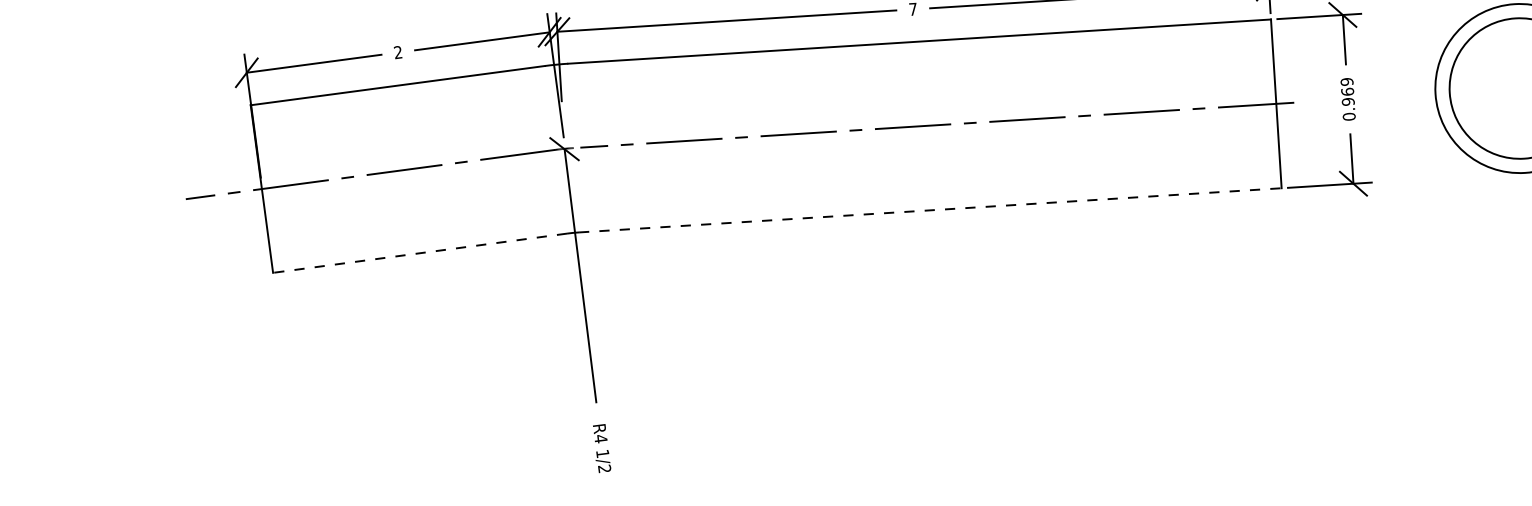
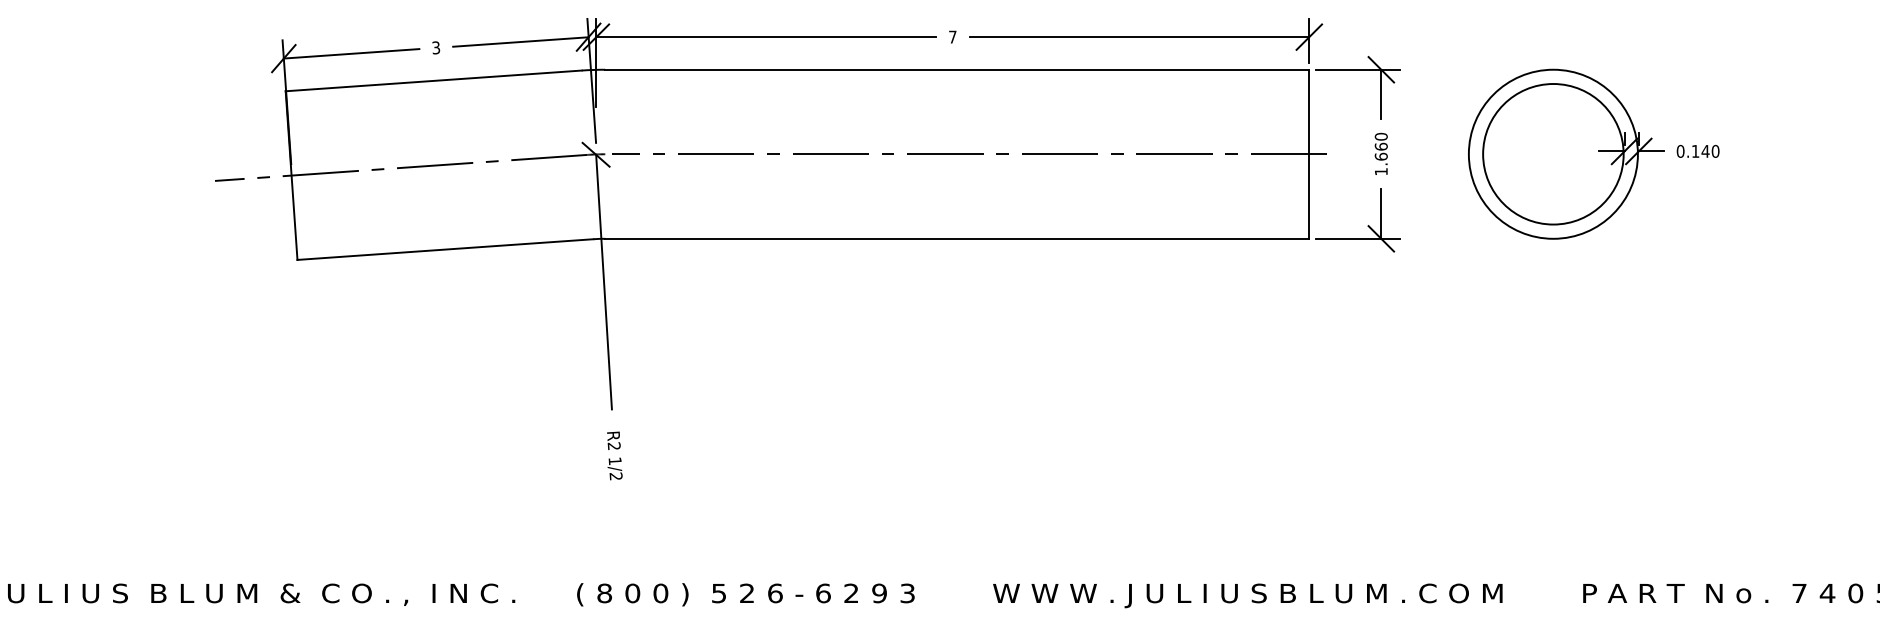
text: (398, 52) -> (436, 47), 2 -> 3
text: (1347, 99) -> (1380, 154), 0.969 -> 1.660
line: (930, 210) -> (957, 238), dashed -> solid
line: (419, 253) -> (444, 249), dashed -> solid
text: (600, 439) -> (613, 446), R4 -> R2

